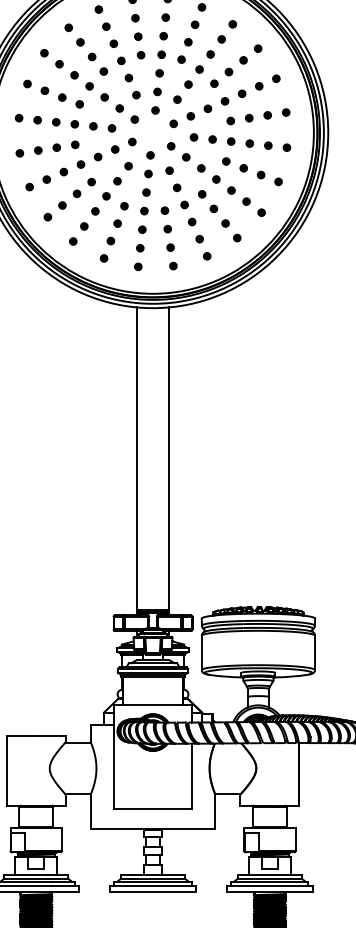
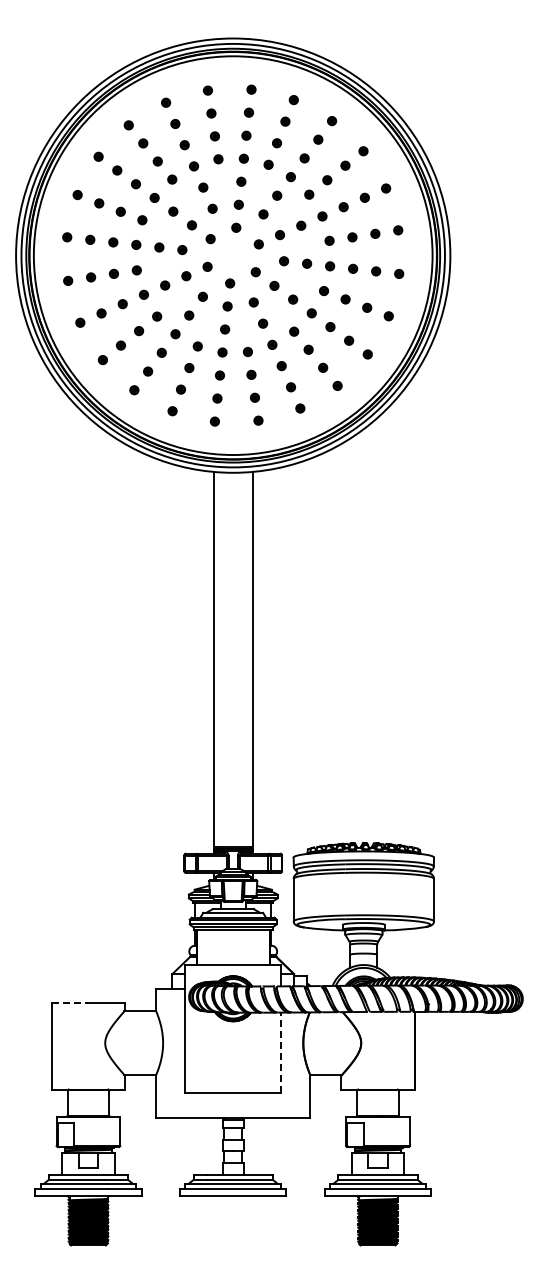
line: (21, 735) -> (70, 1002), solid -> dashed
line: (191, 775) -> (281, 1052), solid -> dashed

